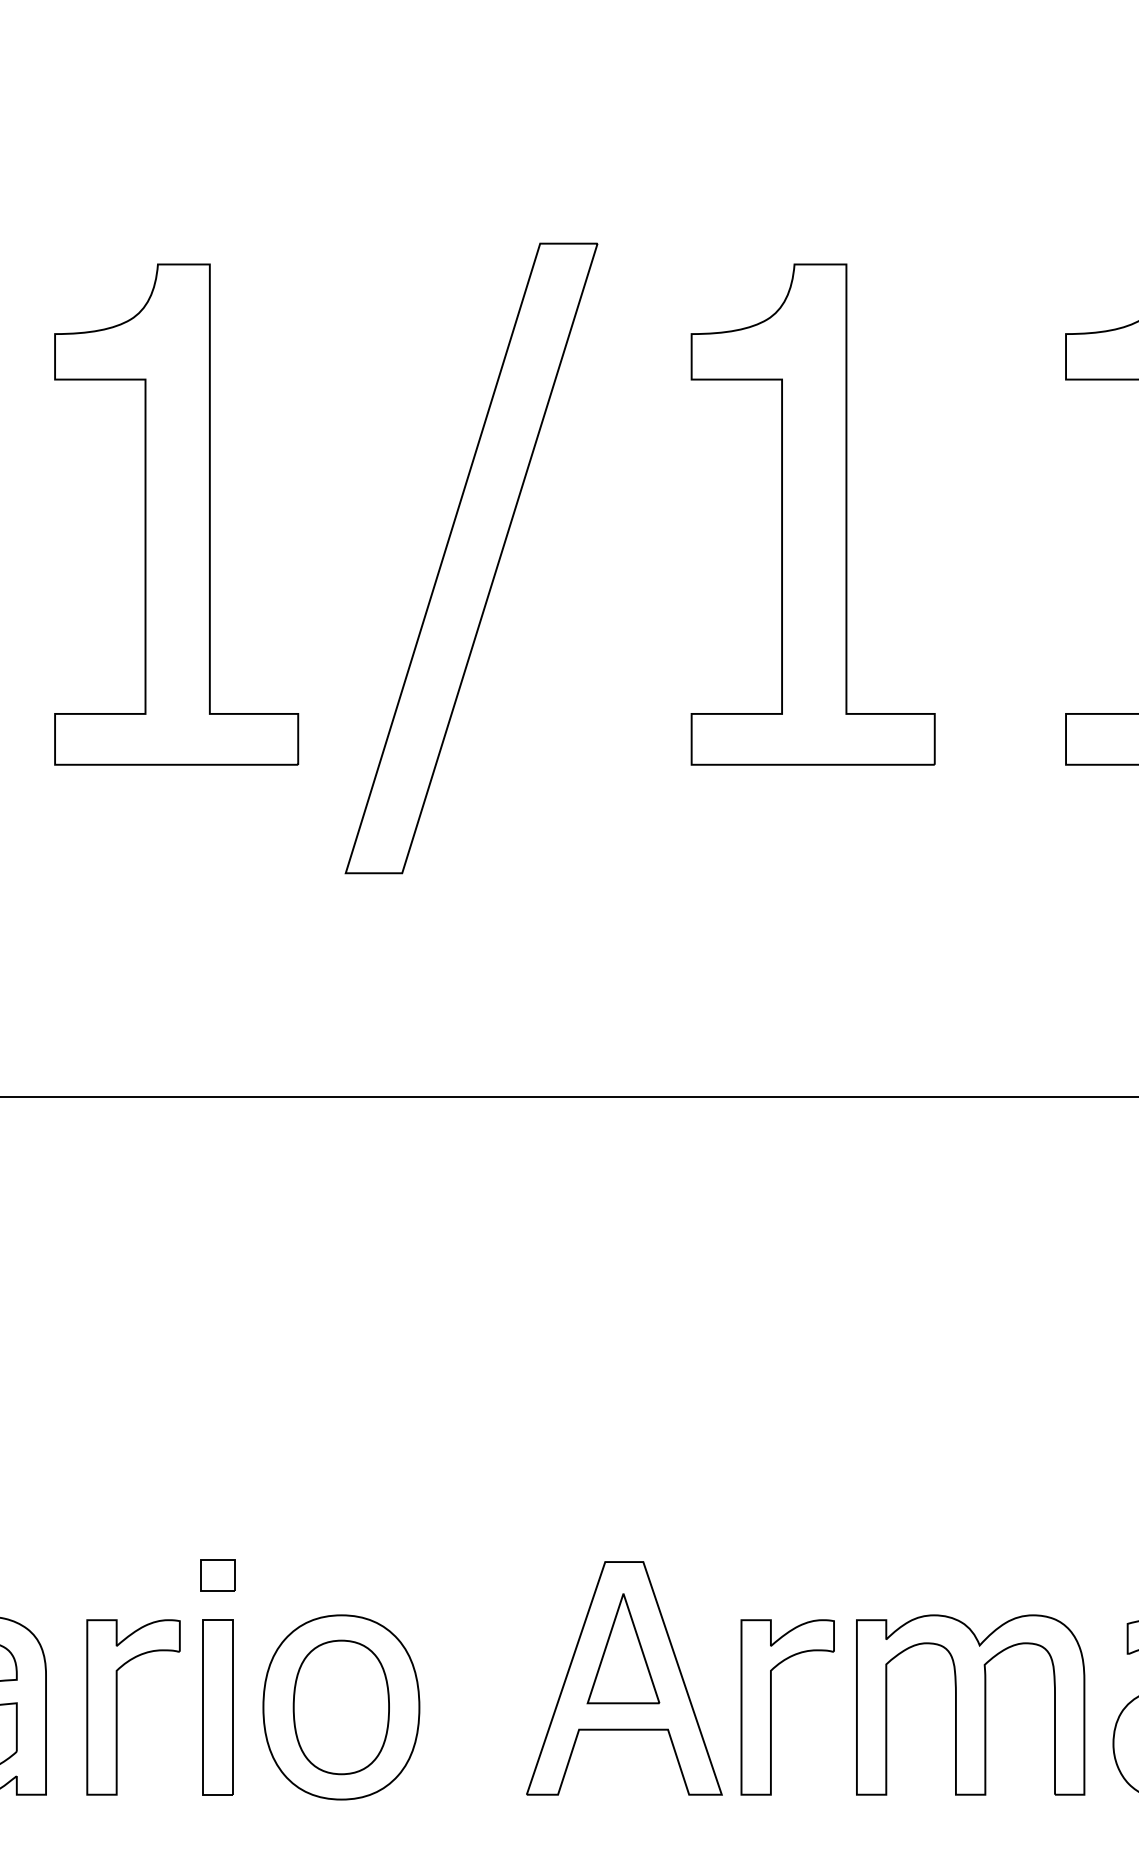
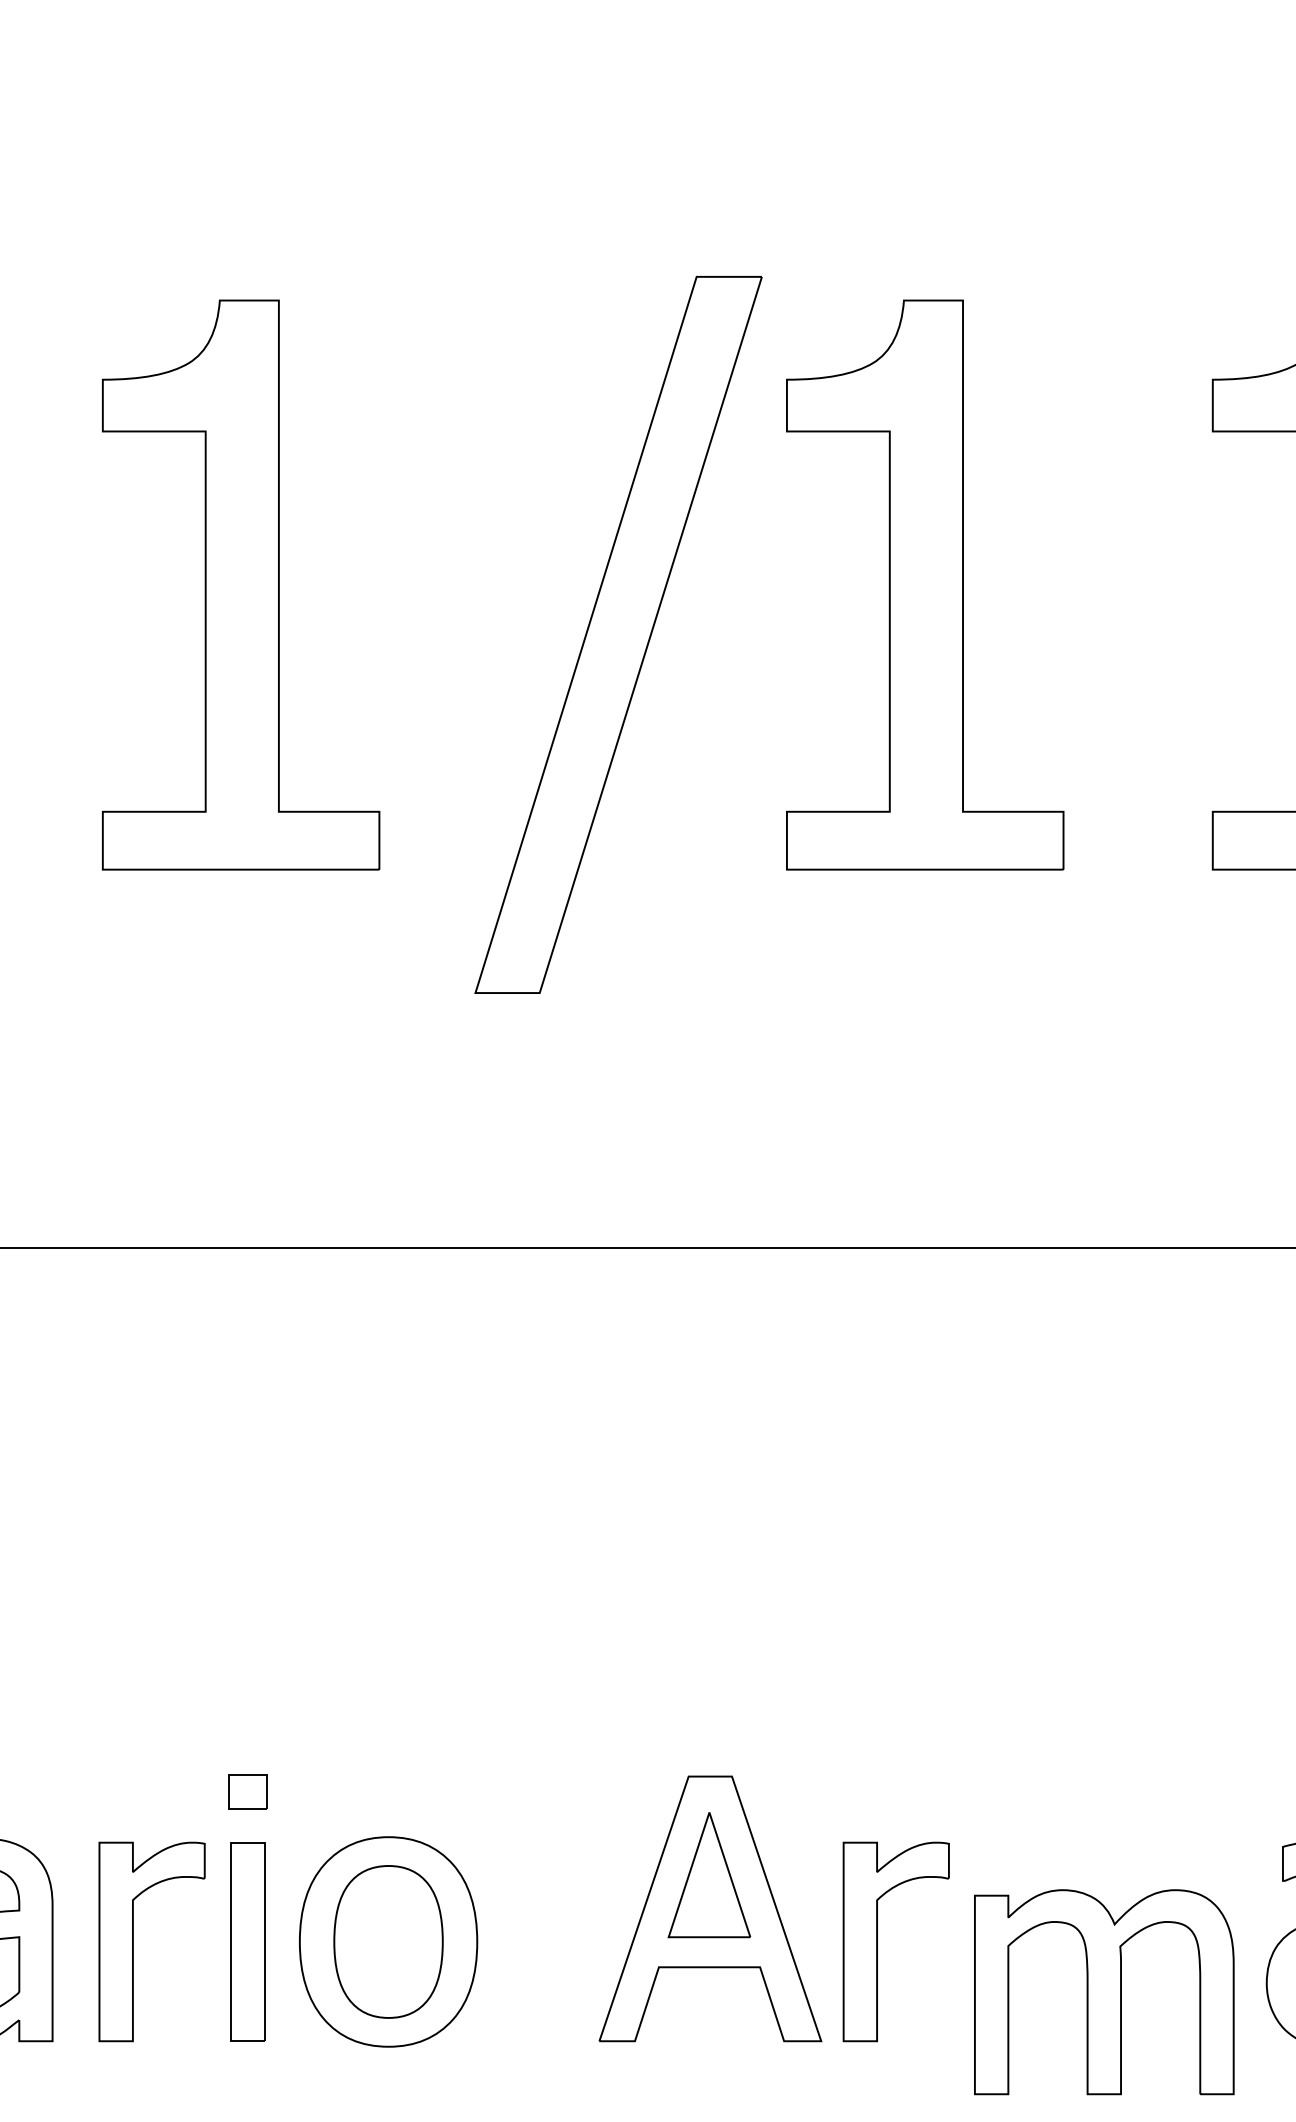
part: (176, 514) -> (241, 584), moved
part: (471, 558) -> (618, 634), moved
part: (970, 1705) -> (1104, 1992), moved

